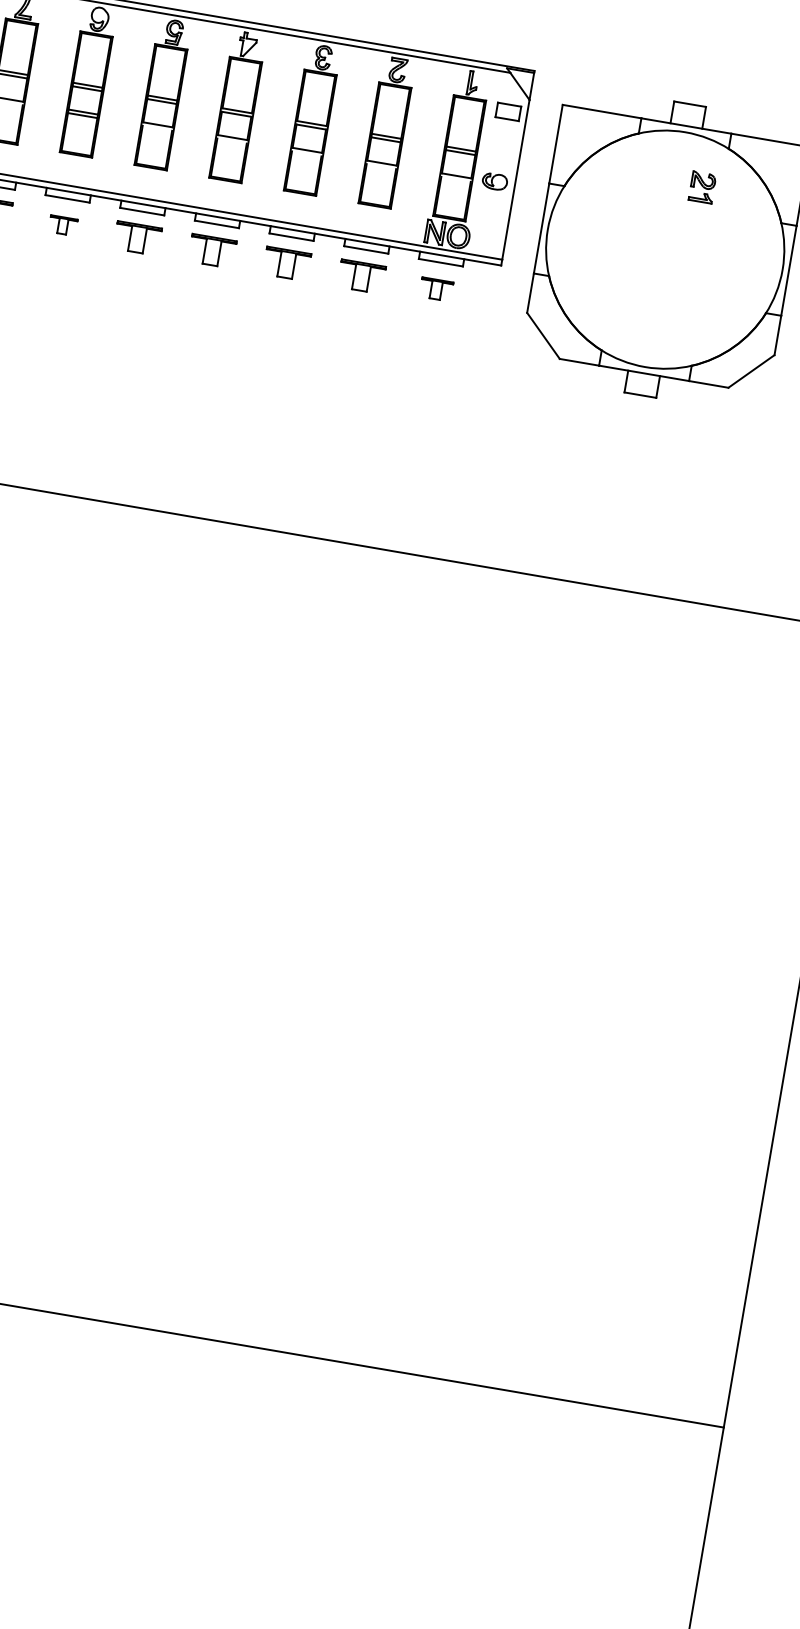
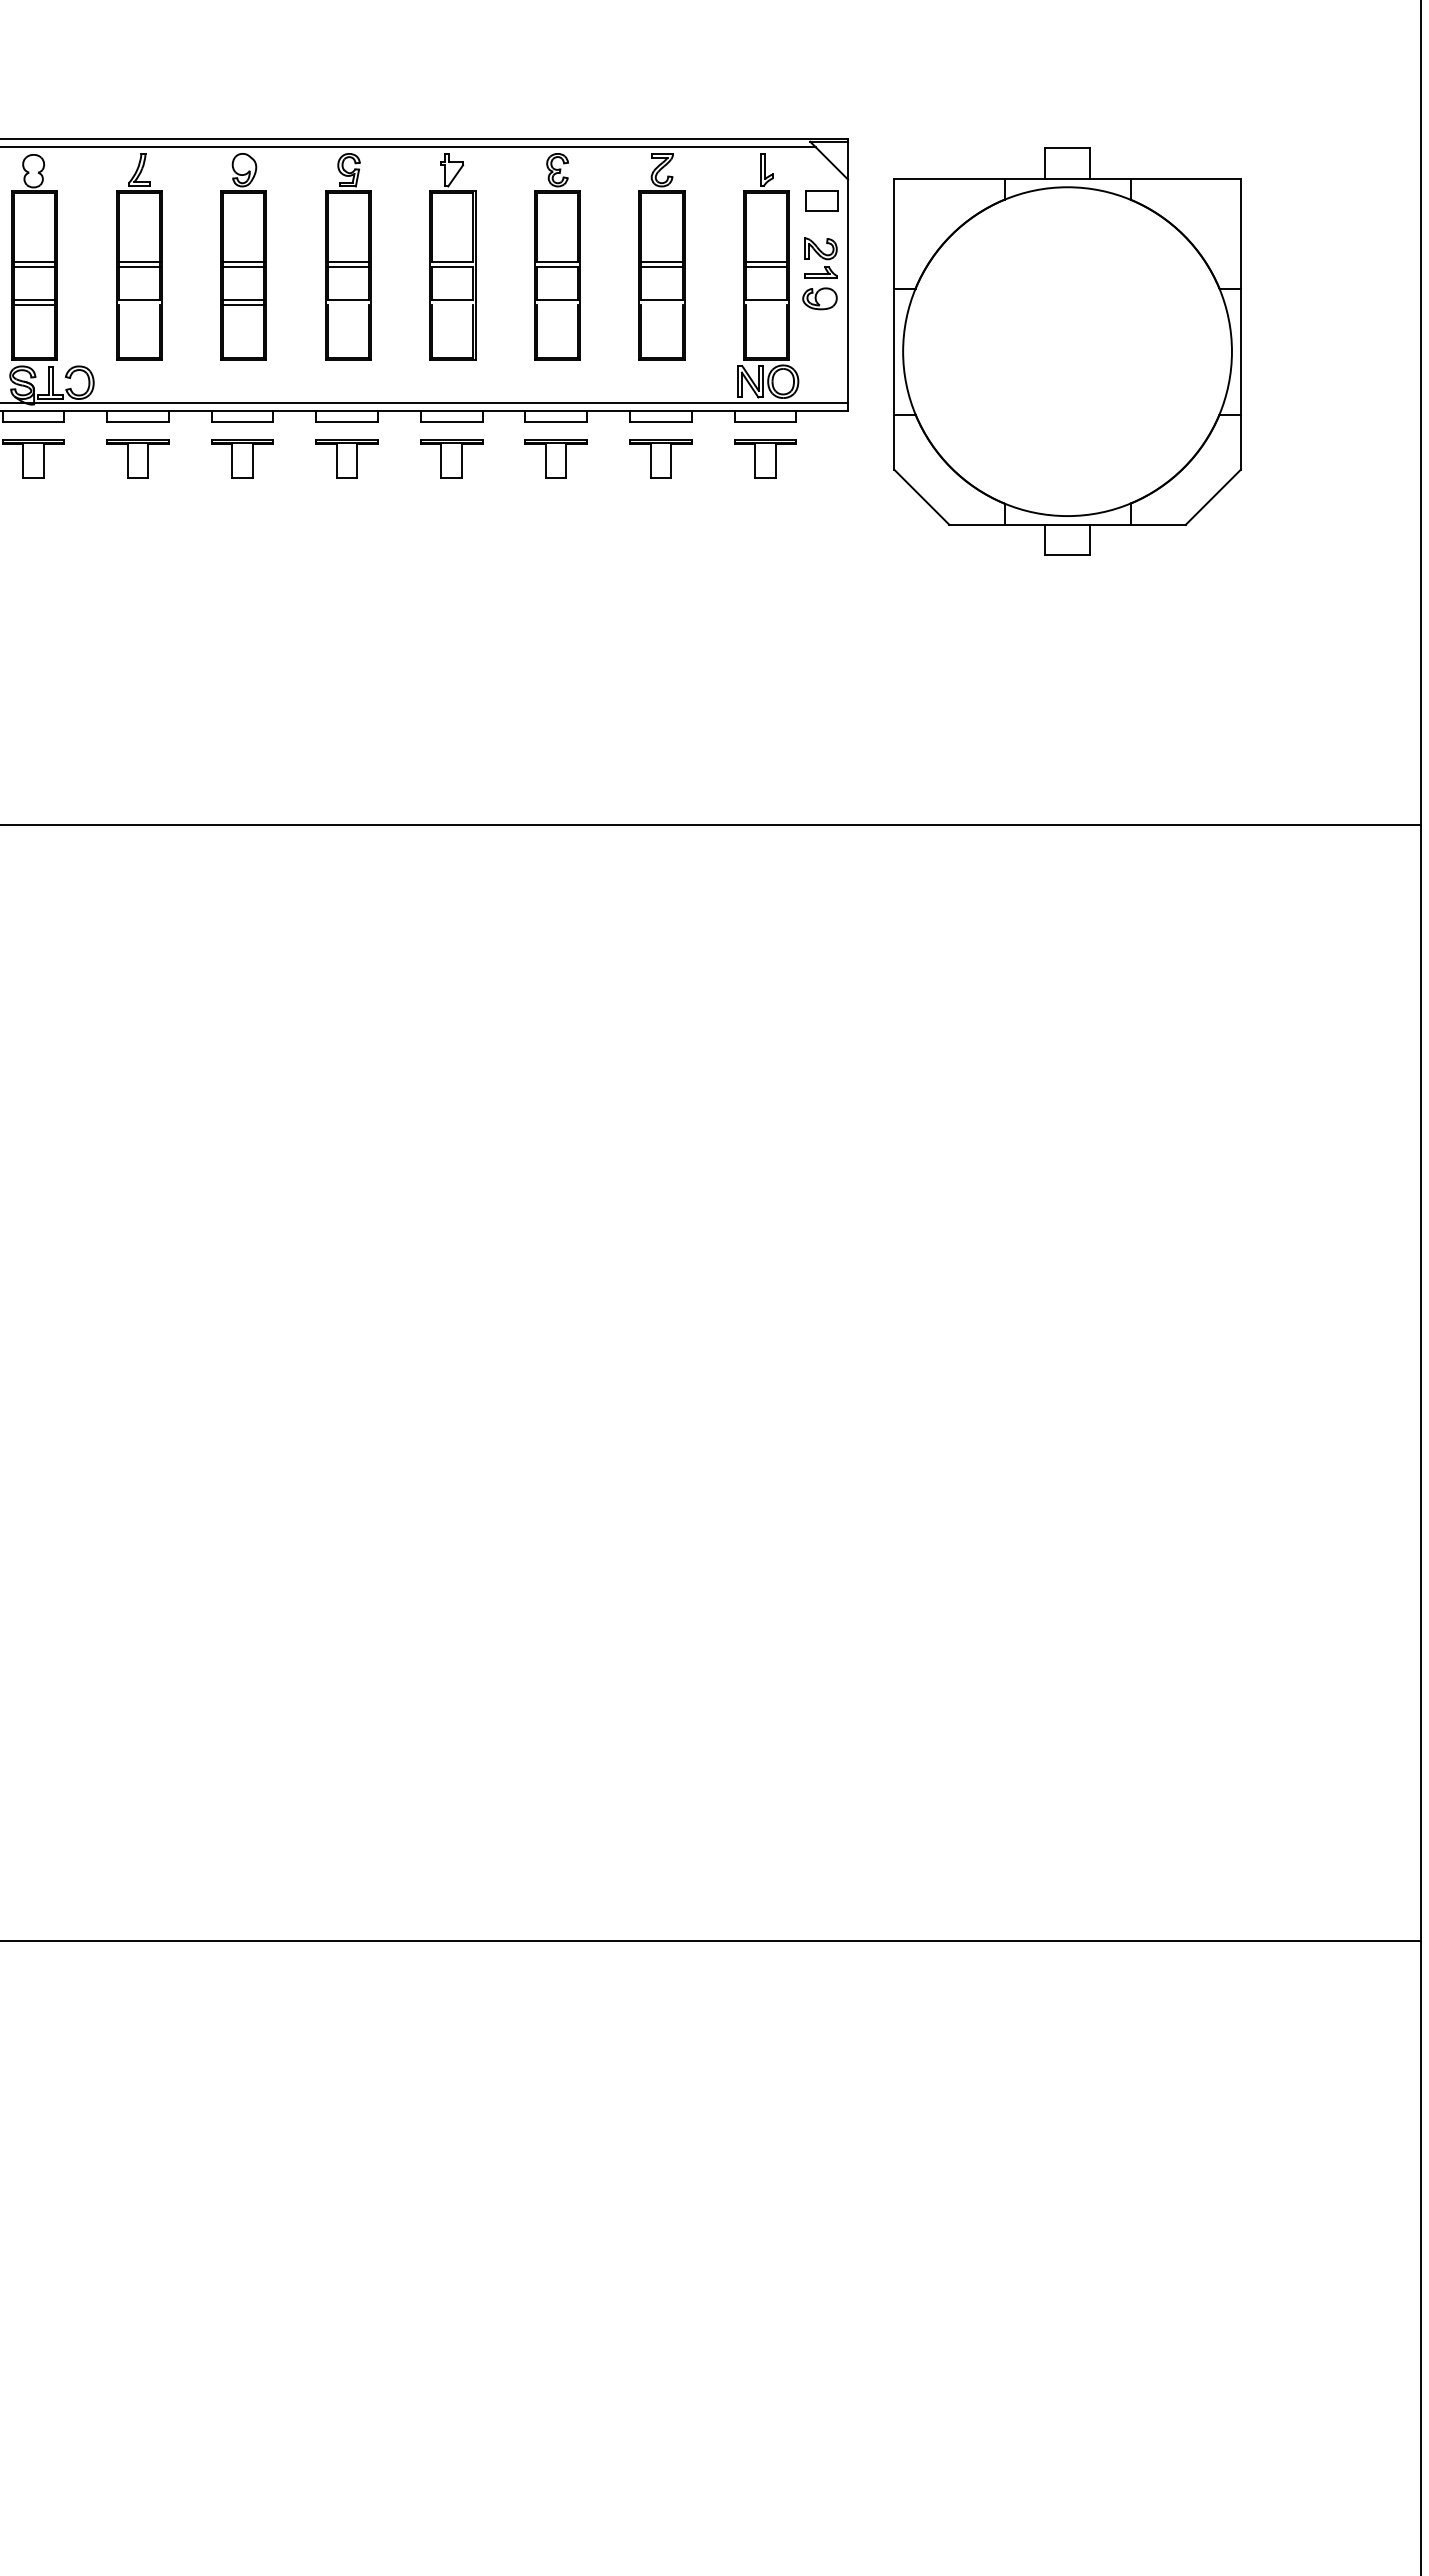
part: (702, 186) -> (820, 257), moved
part: (63, 225) -> (242, 458), size x1.67
part: (436, 289) -> (765, 458), size x1.43

